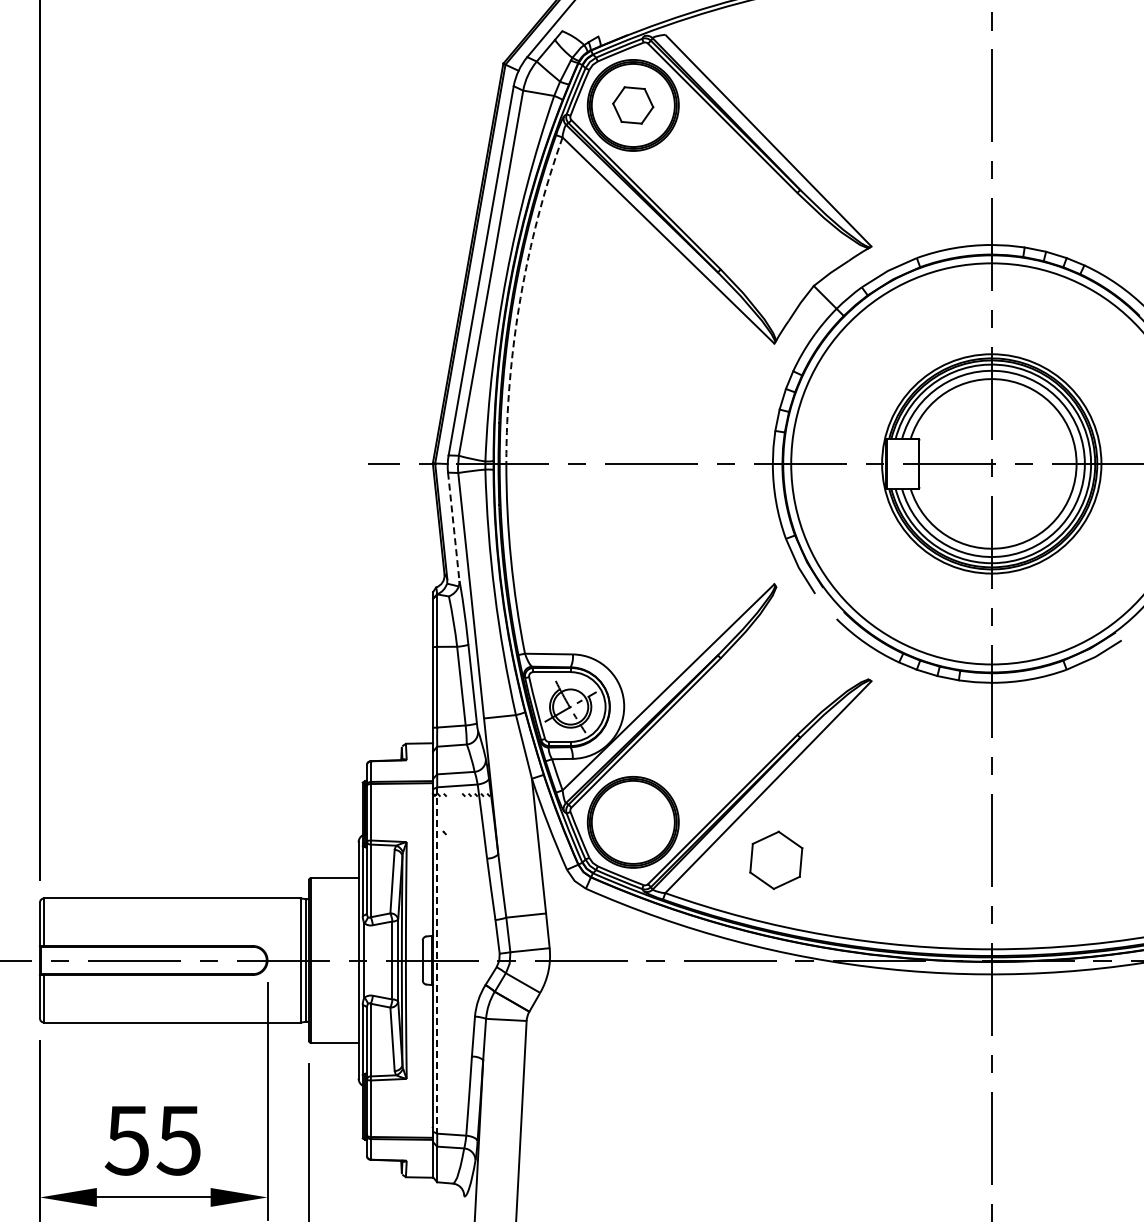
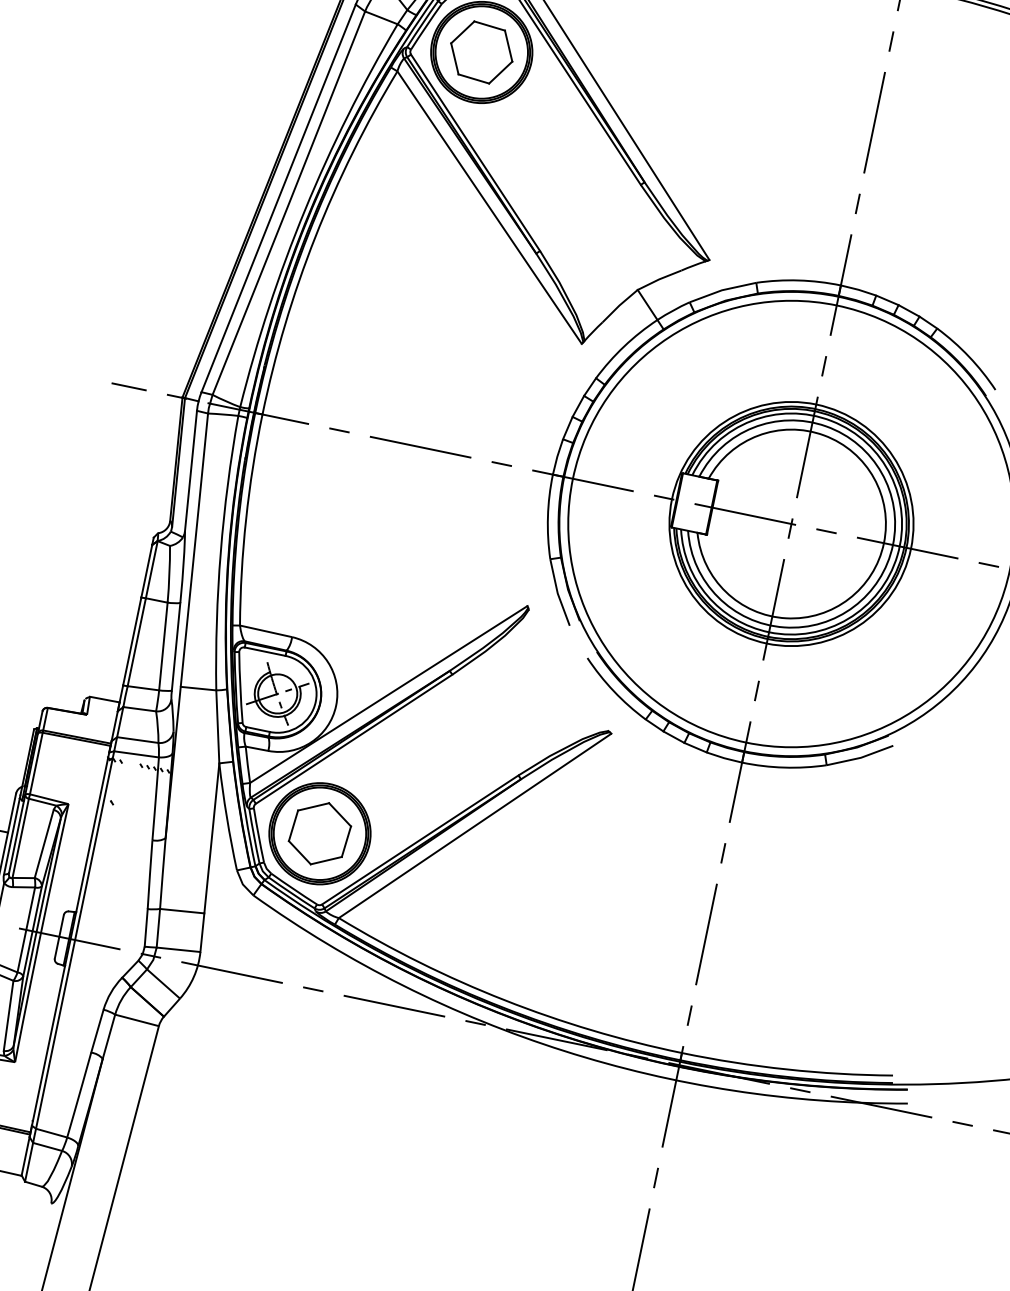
part: (632, 105) -> (480, 52), size x1.43
arc: (520, 298) -> (315, 237), dashed -> solid
line: (453, 527) -> (190, 471), dashed -> solid
part: (776, 859) -> (320, 832), moved
line: (437, 961) -> (75, 941), dashed -> solid

